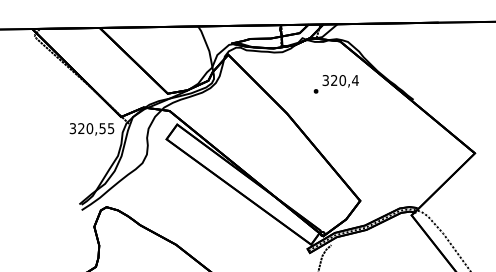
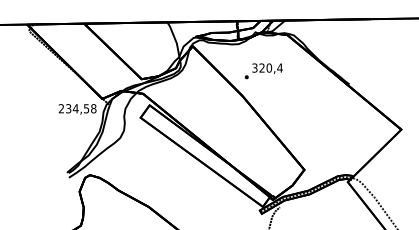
text: (335, 84) -> (263, 71), moved
text: (91, 128) -> (77, 108), 320,55 -> 234,58

